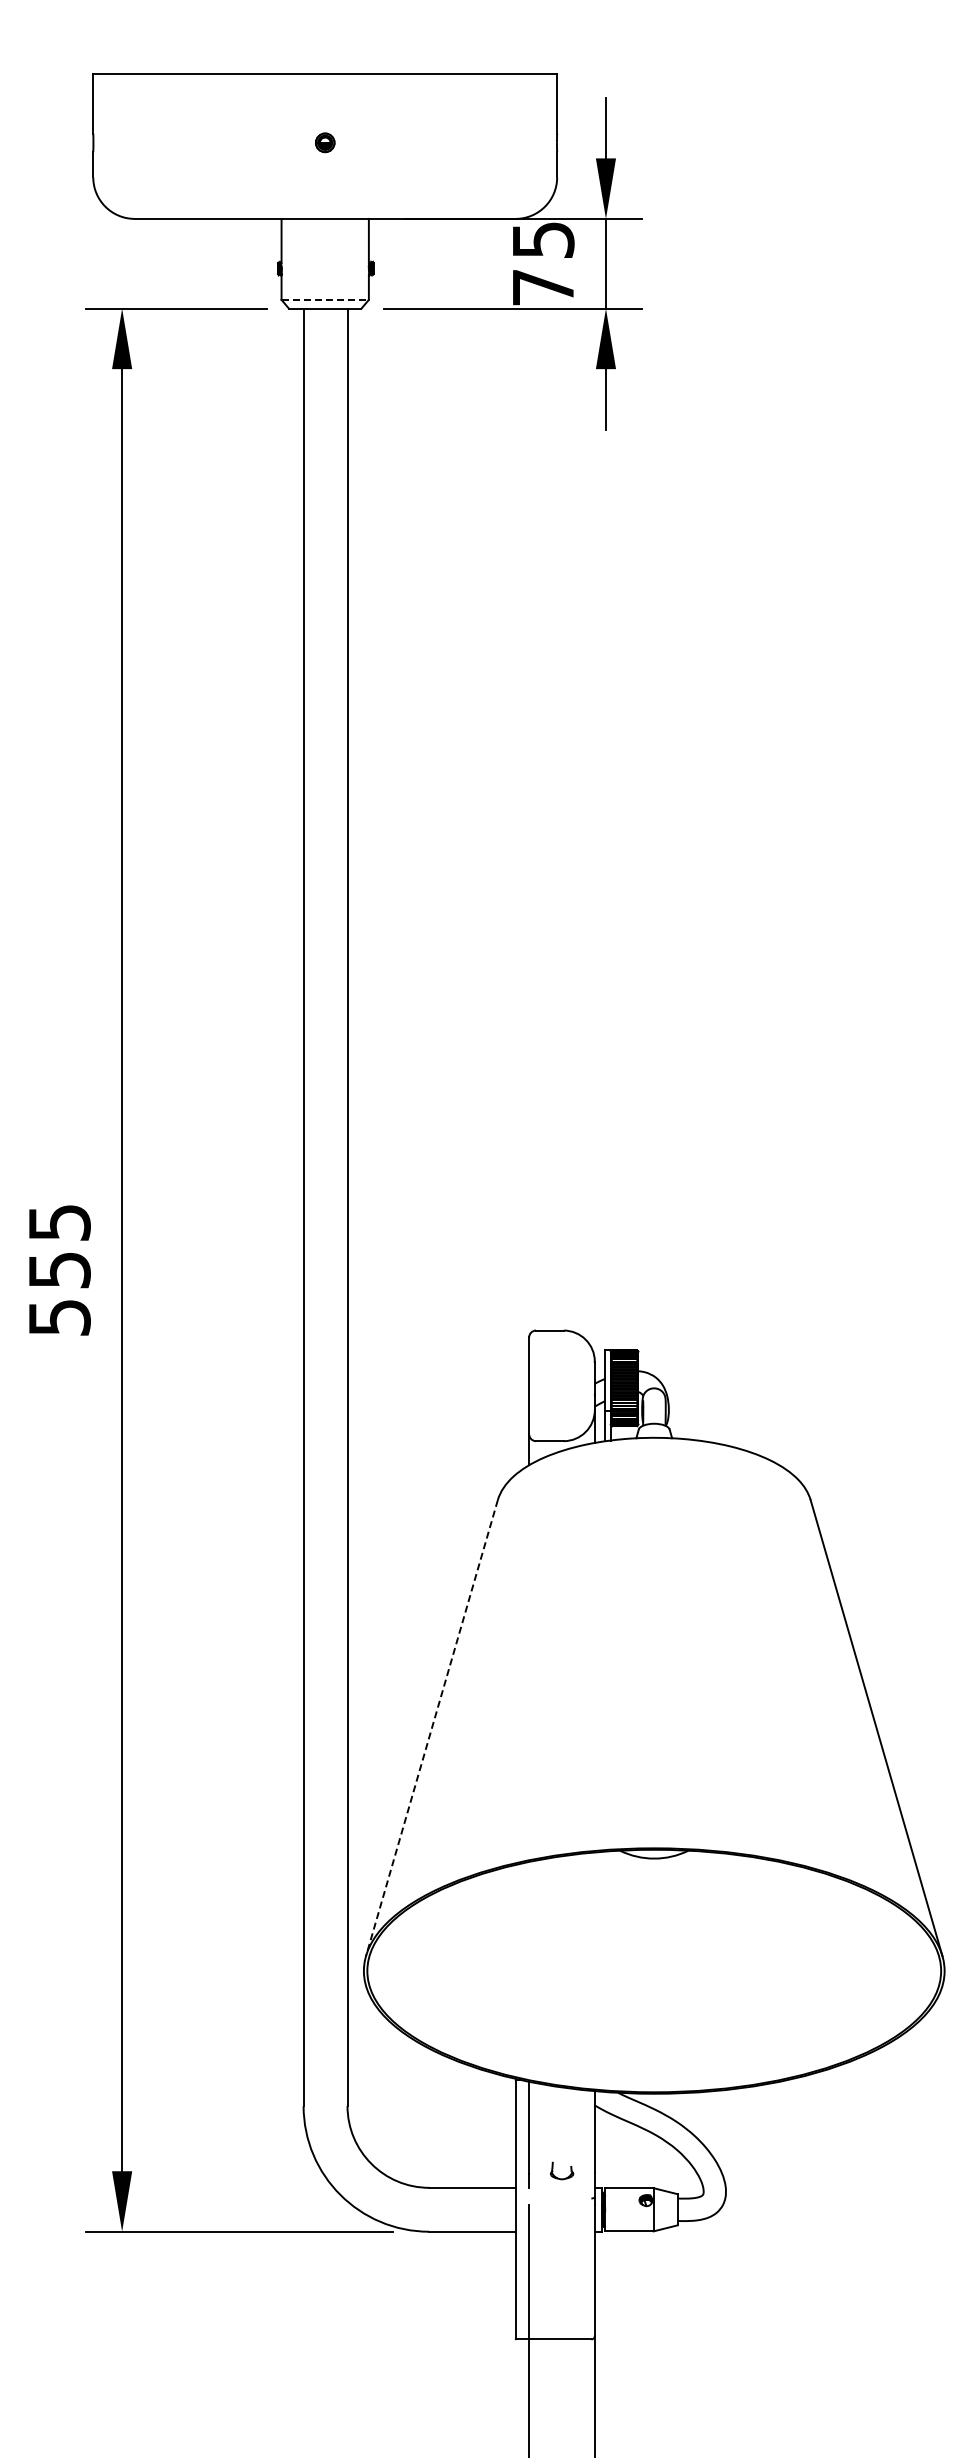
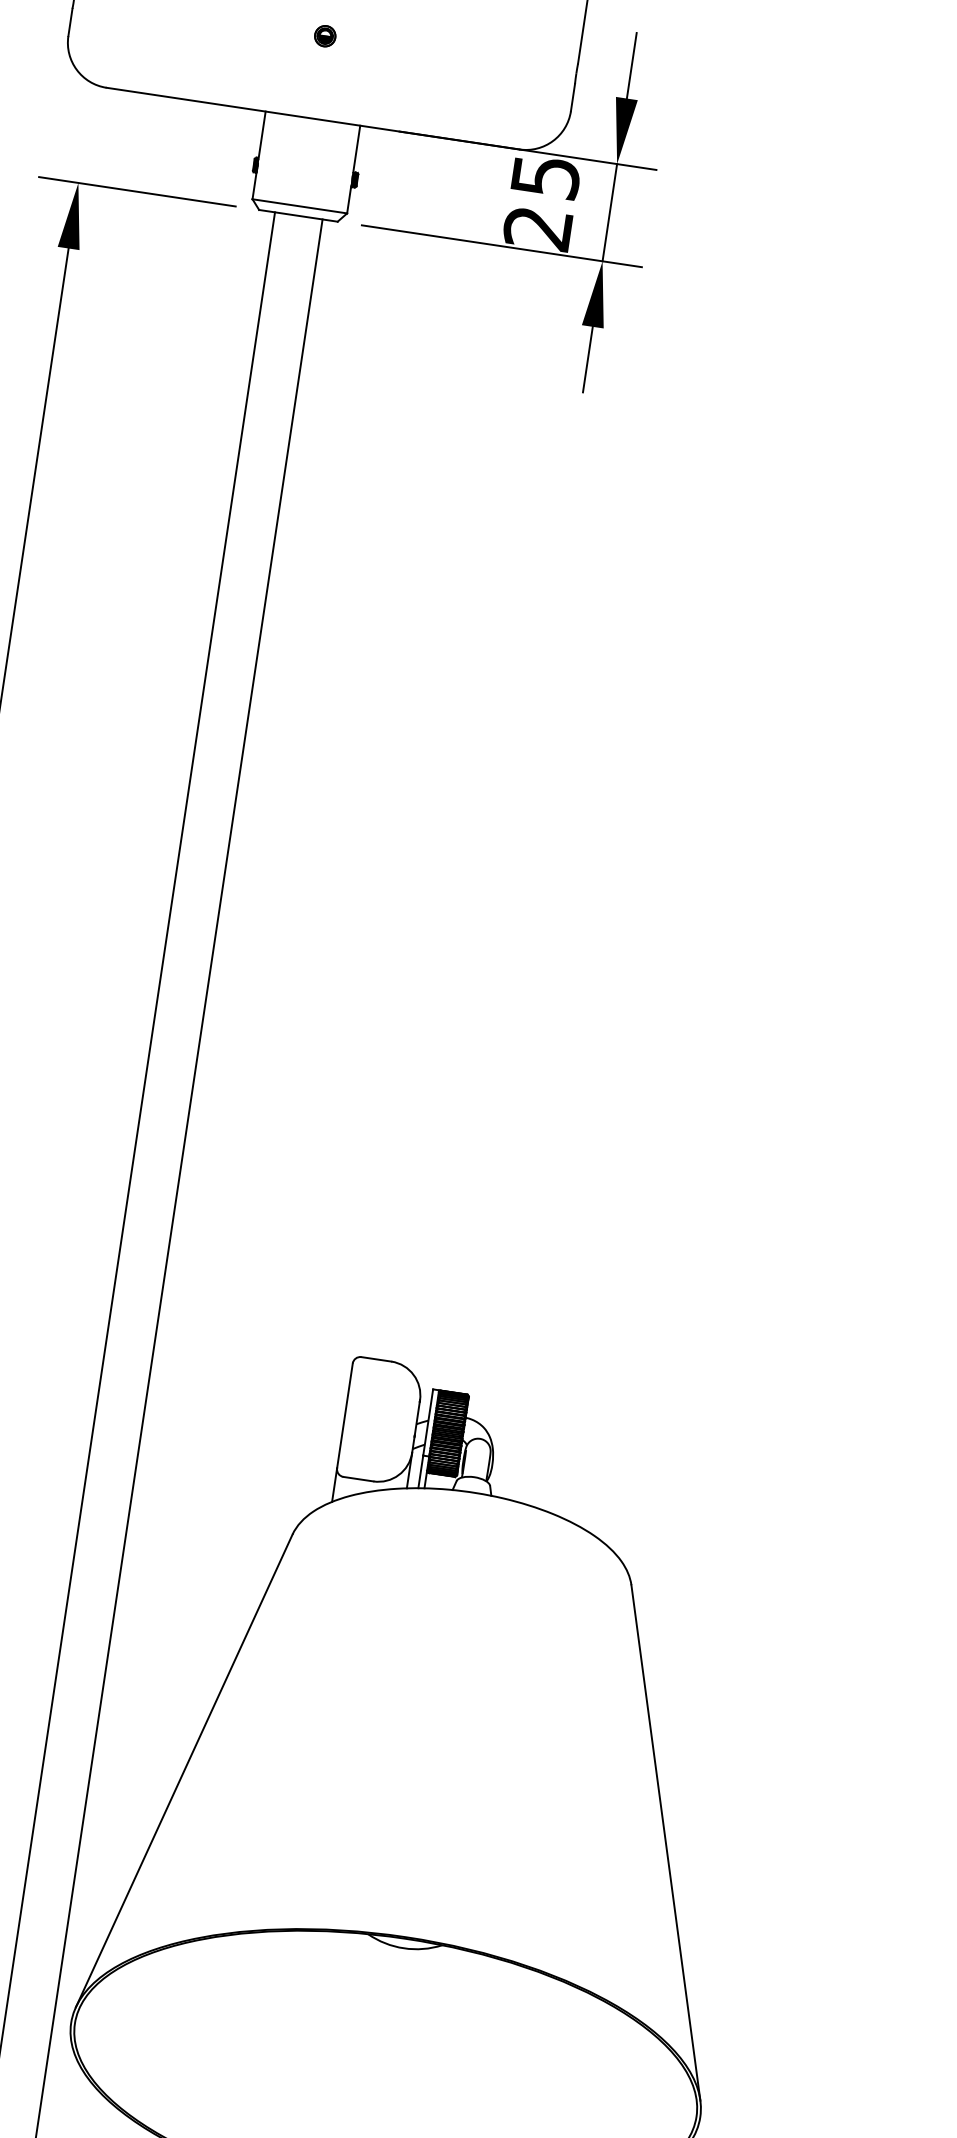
text: (542, 287) -> (537, 228), 75 -> 25
line: (325, 299) -> (300, 205), dashed -> solid
line: (431, 1728) -> (183, 1771), dashed -> solid

